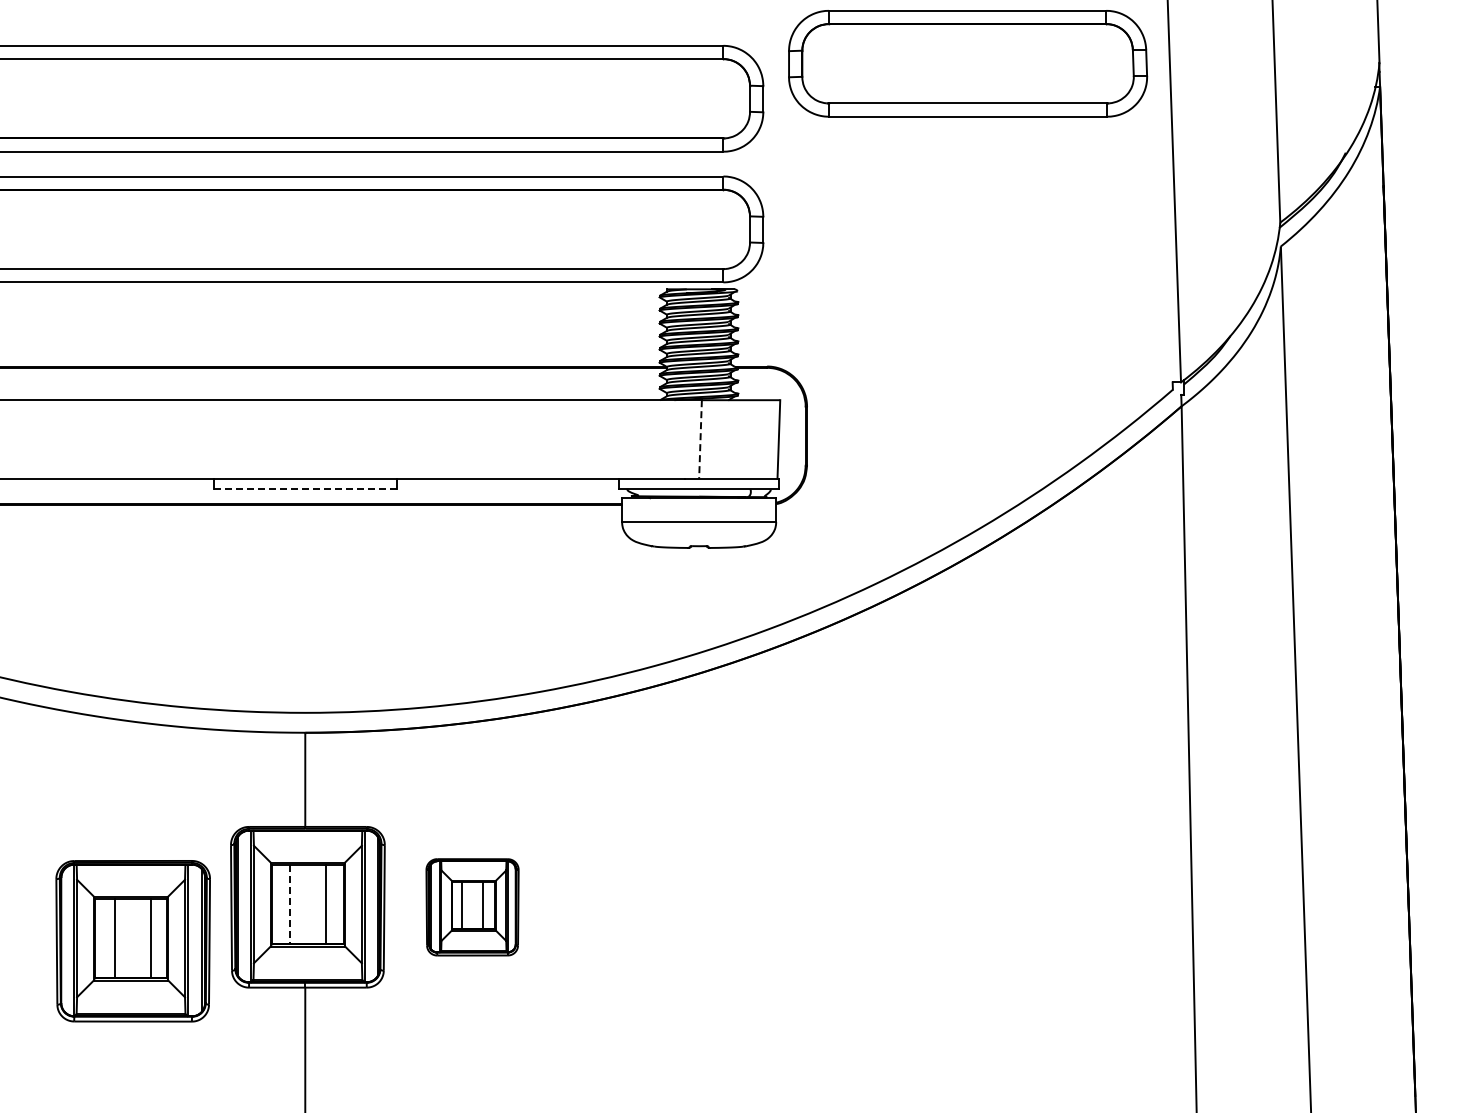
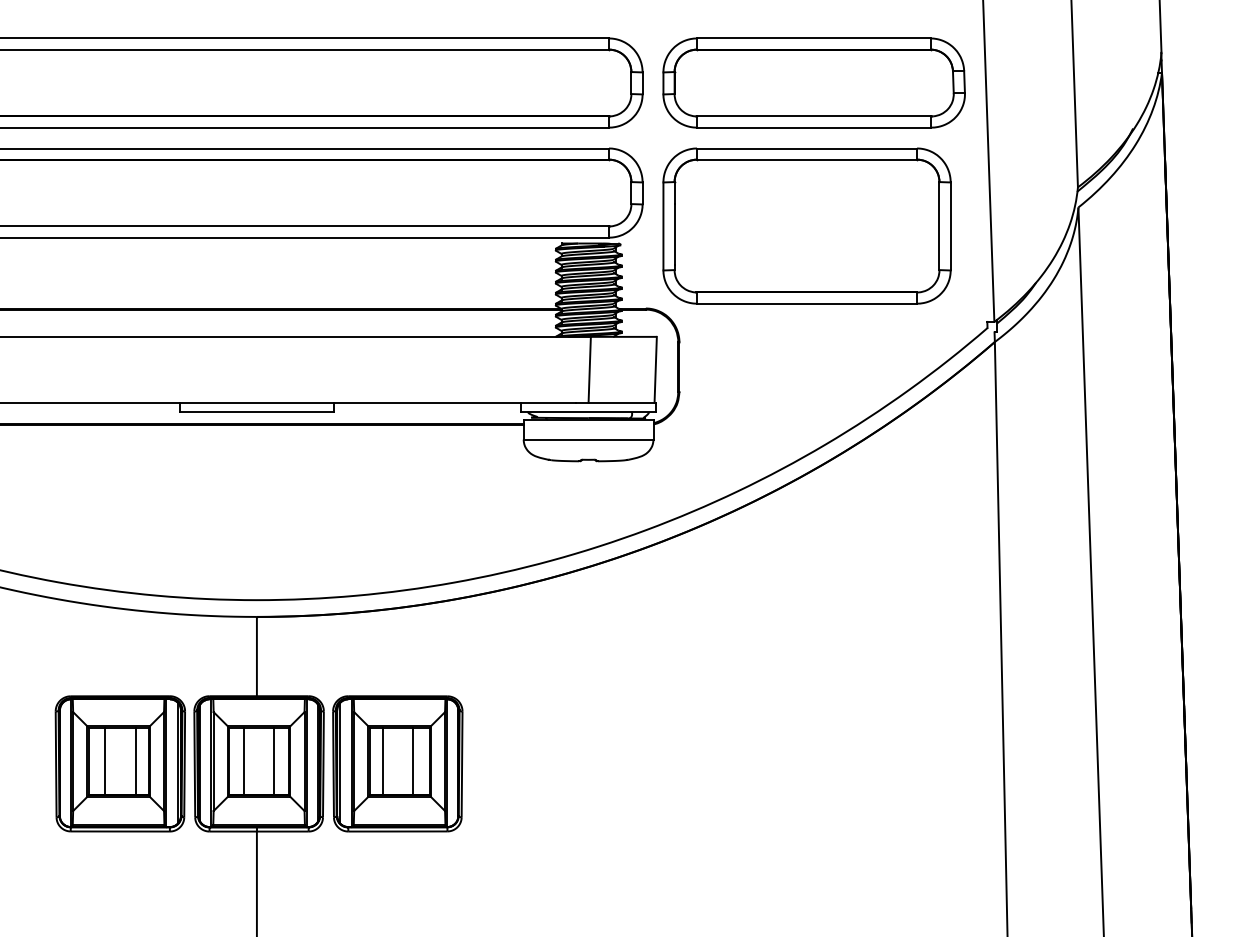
part: (968, 63) -> (814, 82), moved
part: (958, 268) -> (806, 225), added
line: (700, 439) -> (589, 369), dashed -> solid
line: (305, 489) -> (257, 412), dashed -> solid
line: (289, 904) -> (243, 761), dashed -> solid
part: (472, 907) -> (397, 764), size x1.67
part: (132, 941) -> (119, 764), moved

